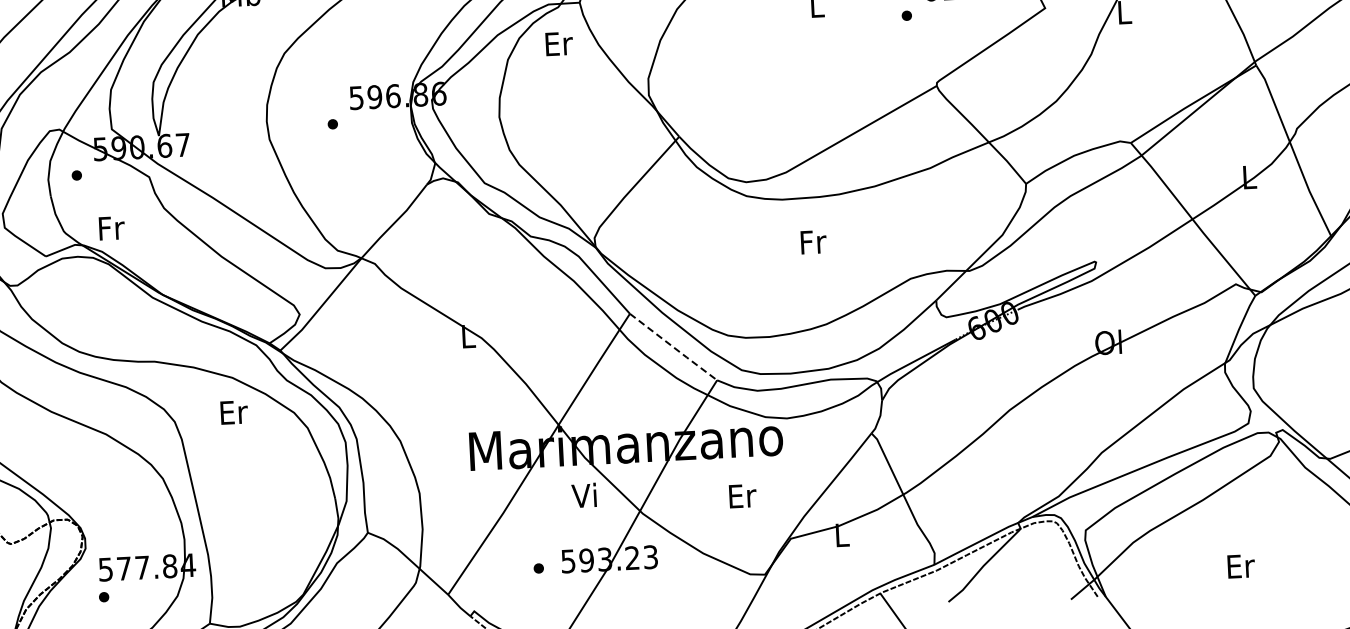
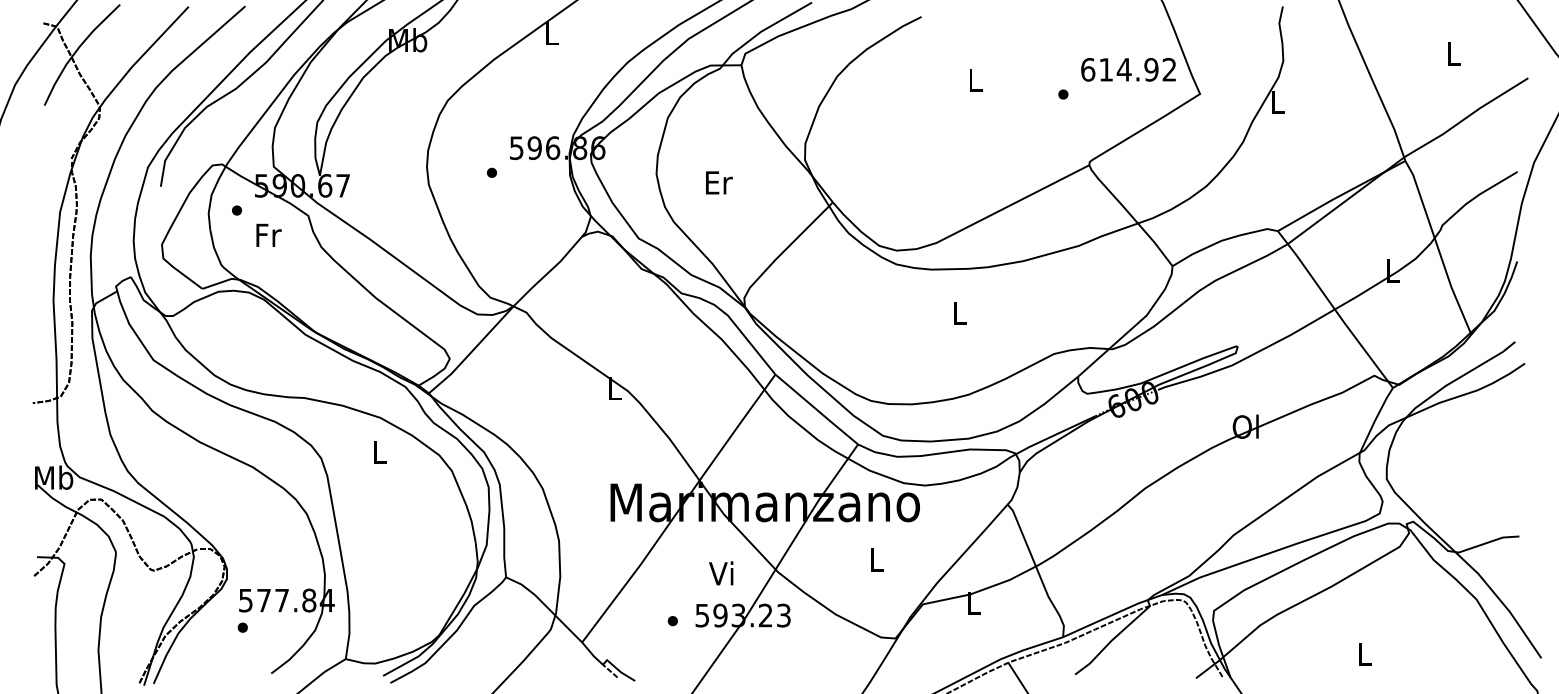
text: (559, 43) -> (719, 182), moved
text: (111, 227) -> (268, 234), moved
text: (812, 241) -> (959, 312), Fr -> L
line: (674, 348) -> (817, 410), dashed -> solid
text: (234, 411) -> (380, 451), Er -> L
text: (584, 495) -> (721, 573), moved
text: (742, 495) -> (877, 559), Er -> L
text: (1241, 565) -> (1365, 653), Er -> L

